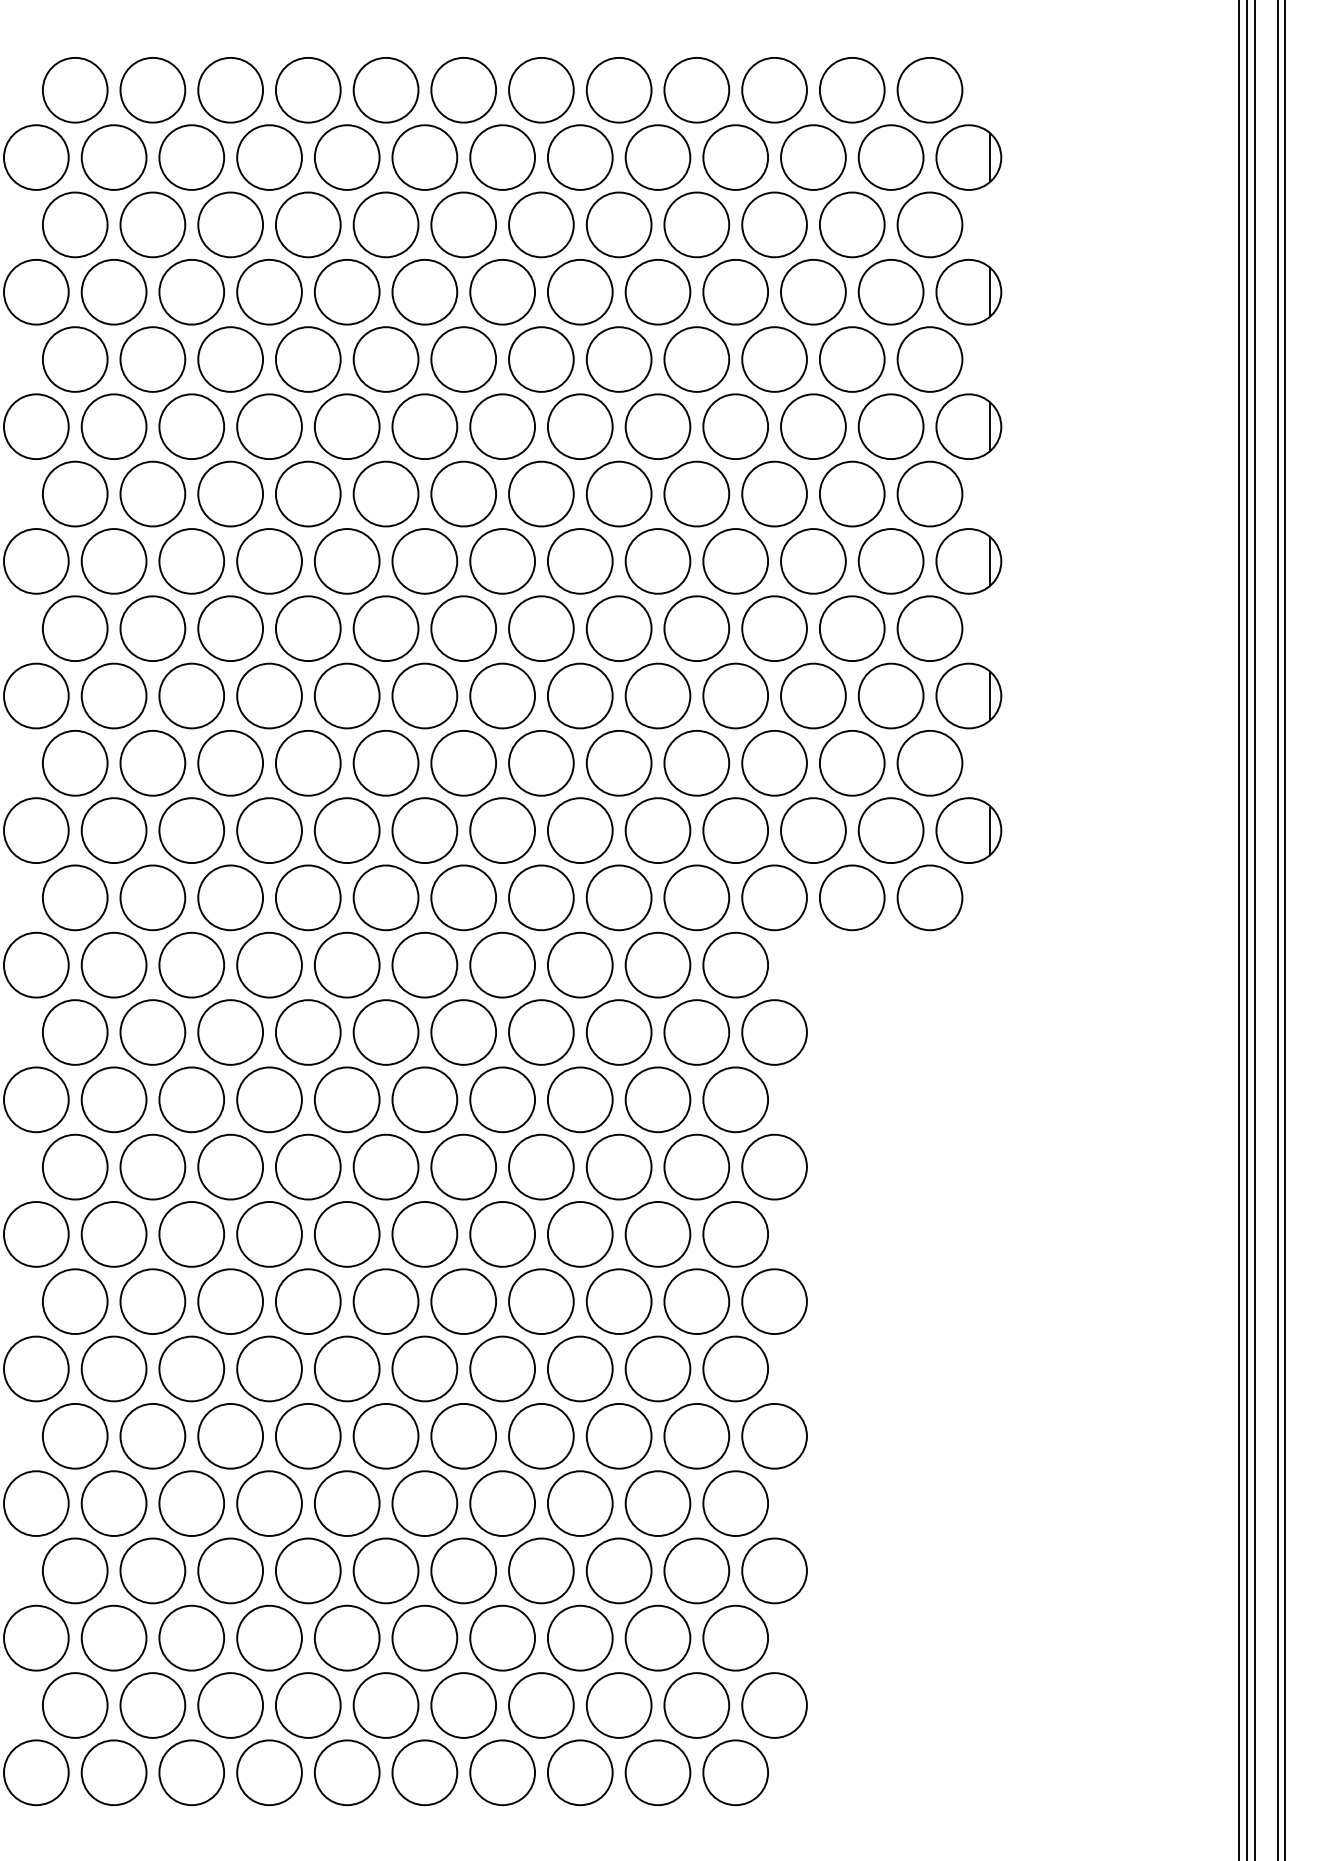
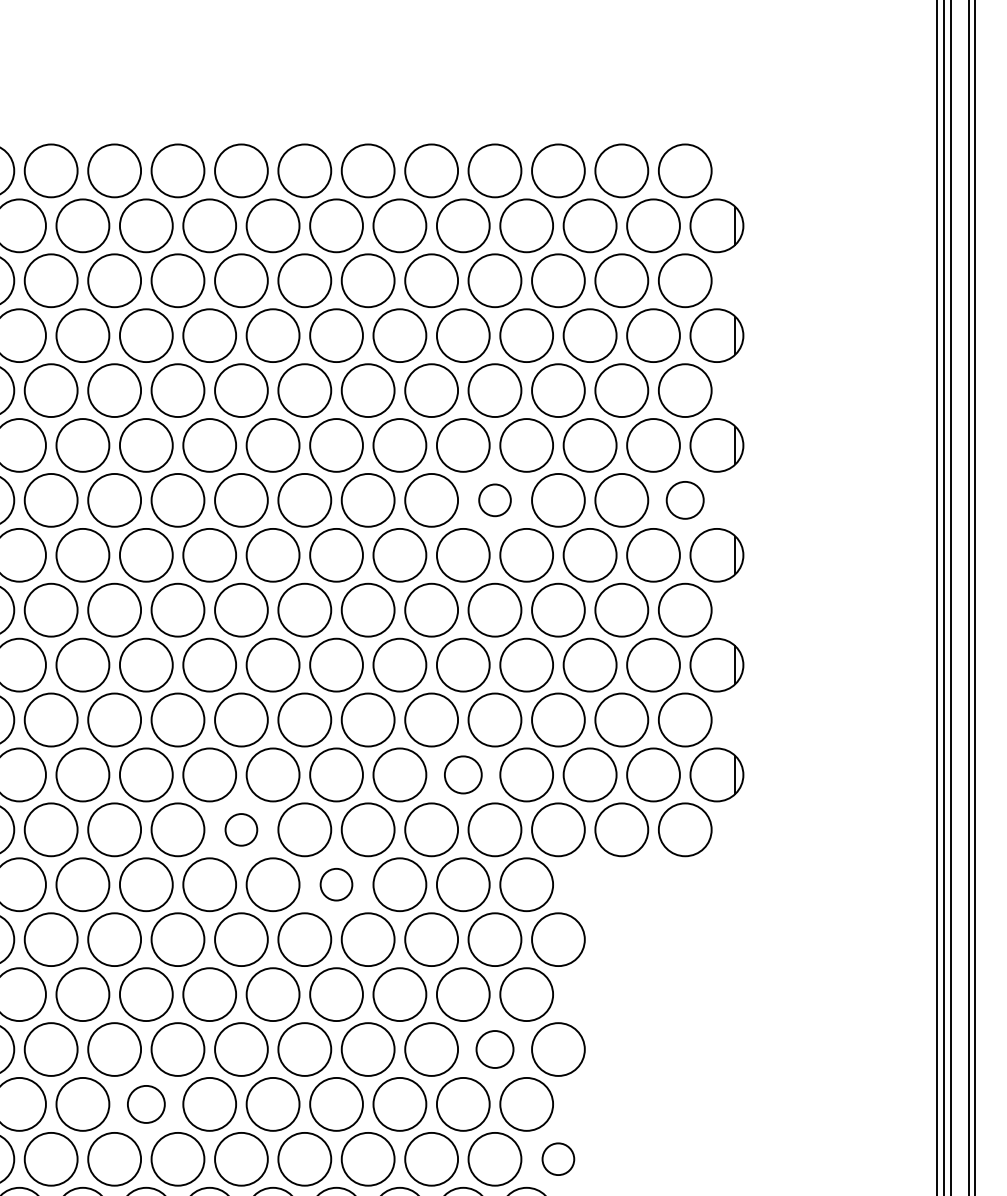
part: (696, 493) -> (494, 499), size x0.6
part: (929, 493) -> (684, 499), size x0.7
part: (657, 830) -> (462, 774), size x0.7
part: (385, 897) -> (240, 829), size x0.6
part: (502, 964) -> (336, 884), size x0.6
part: (696, 1166) -> (494, 1049), size x0.7
part: (269, 1234) -> (146, 1104), size x0.7
part: (774, 1301) -> (558, 1159), size x0.6

